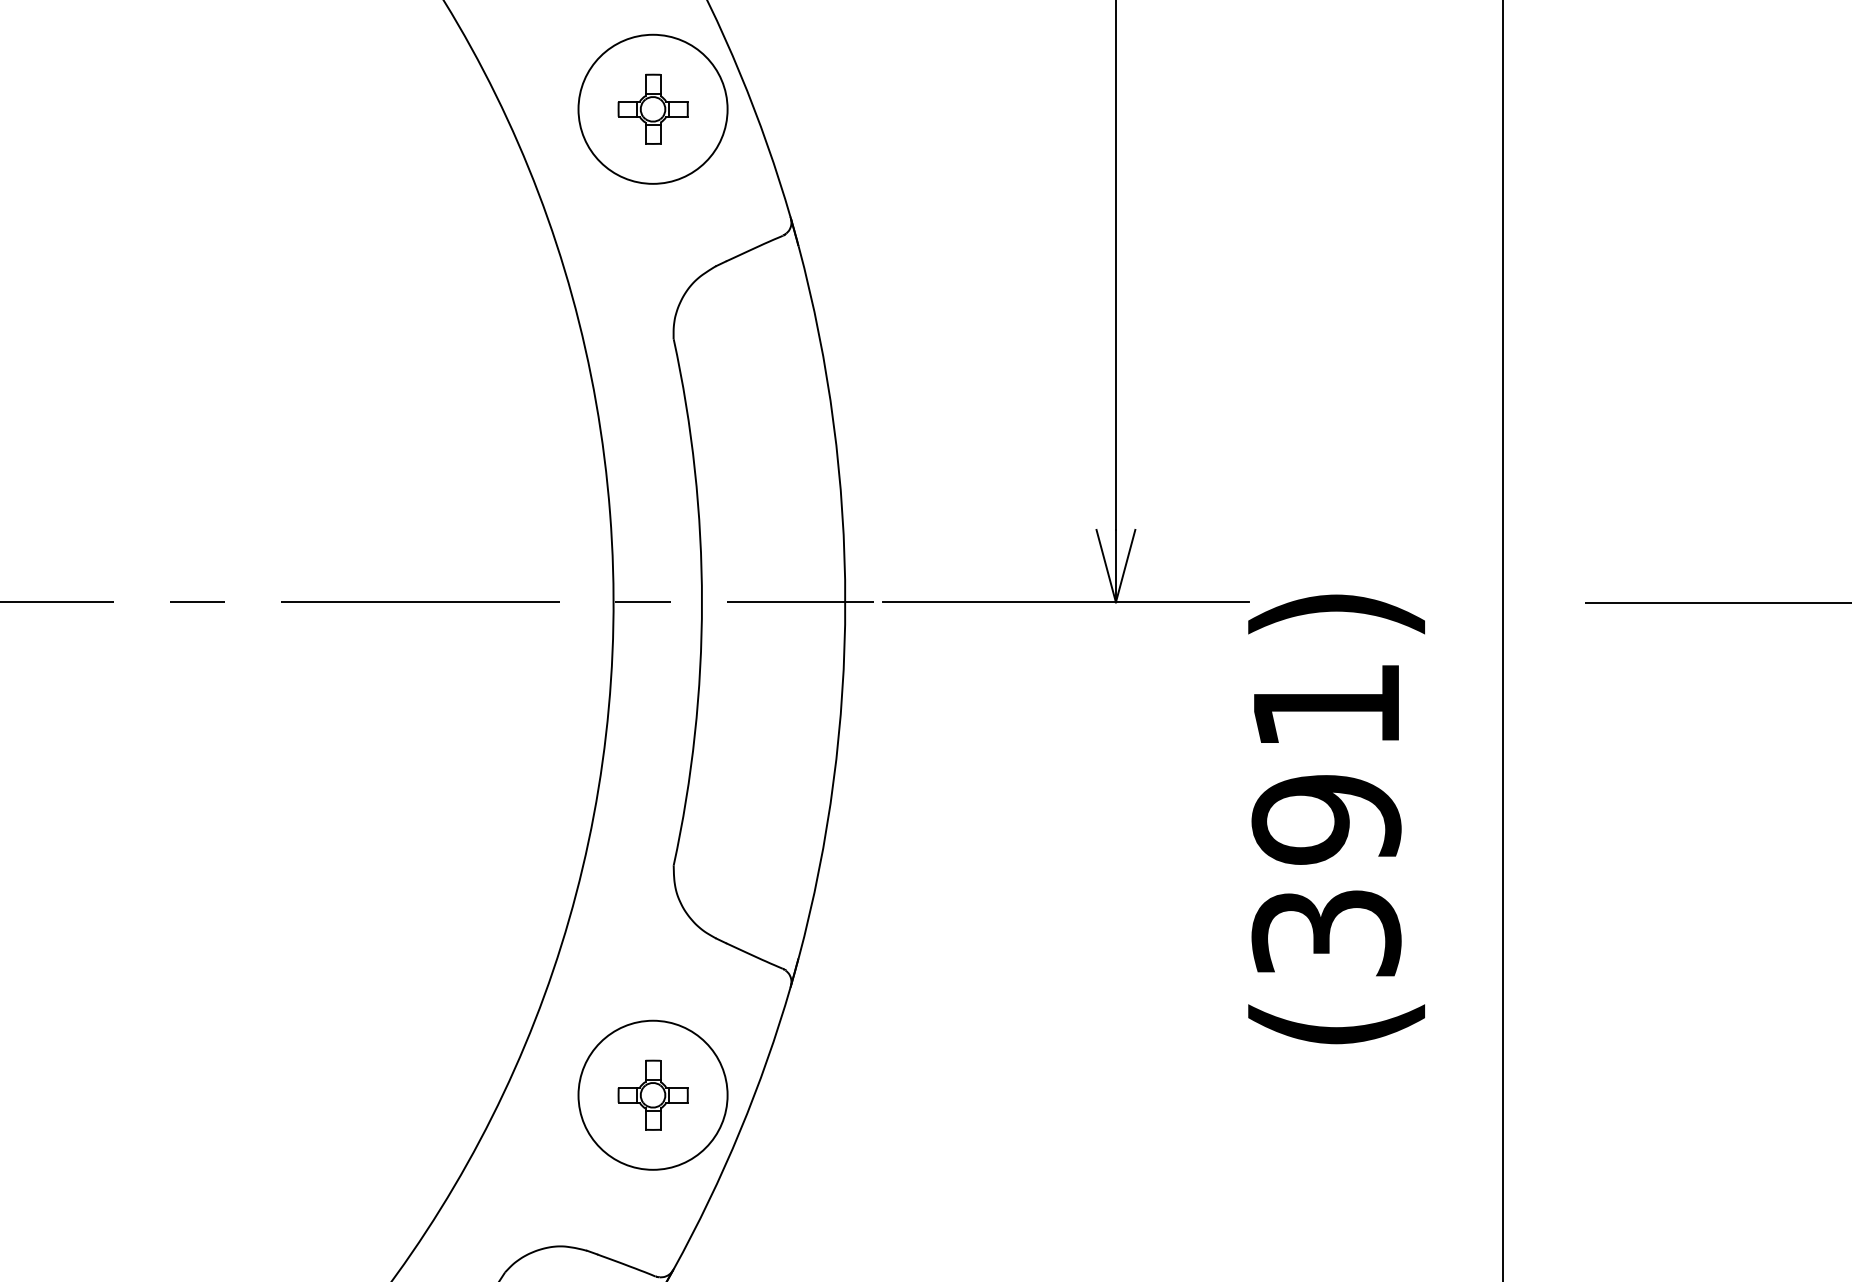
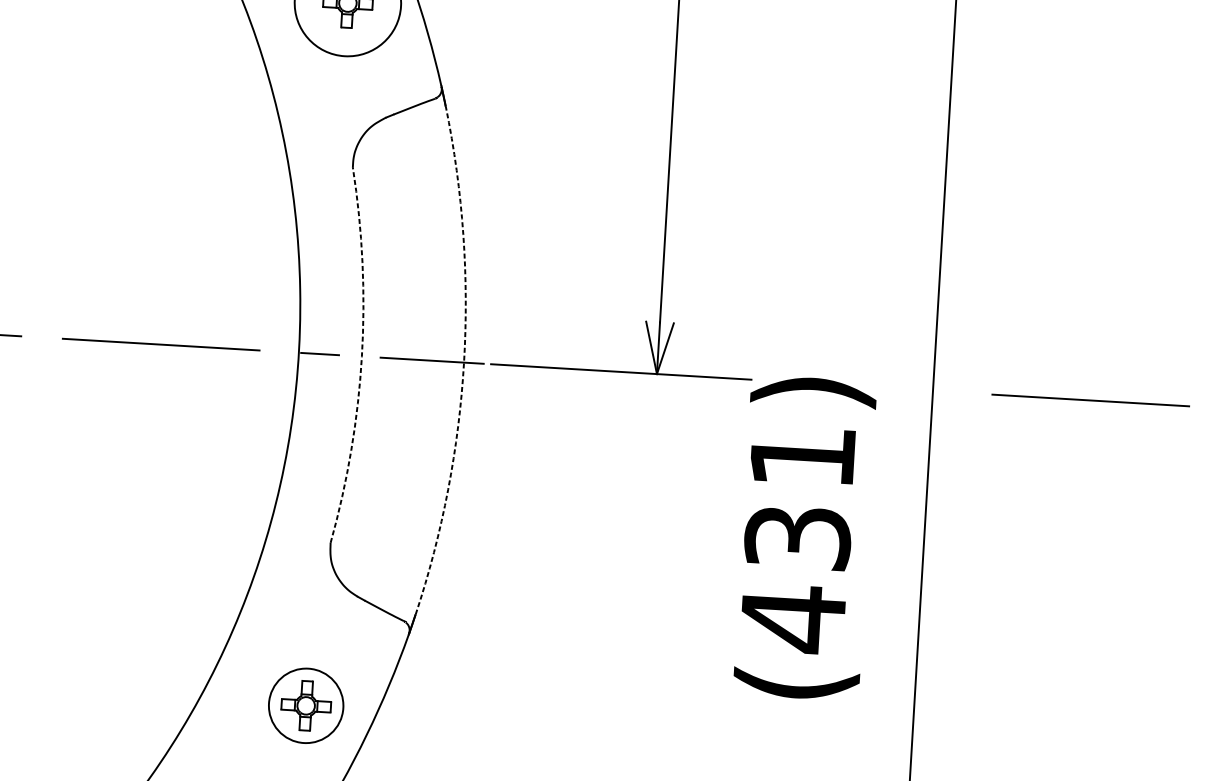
arc: (701, 602) -> (361, 356), solid -> dashed
arc: (845, 602) -> (464, 362), solid -> dashed
text: (1326, 878) -> (795, 579), (391) -> (431)
circle: (652, 1094) -> (305, 705), size x0.7

